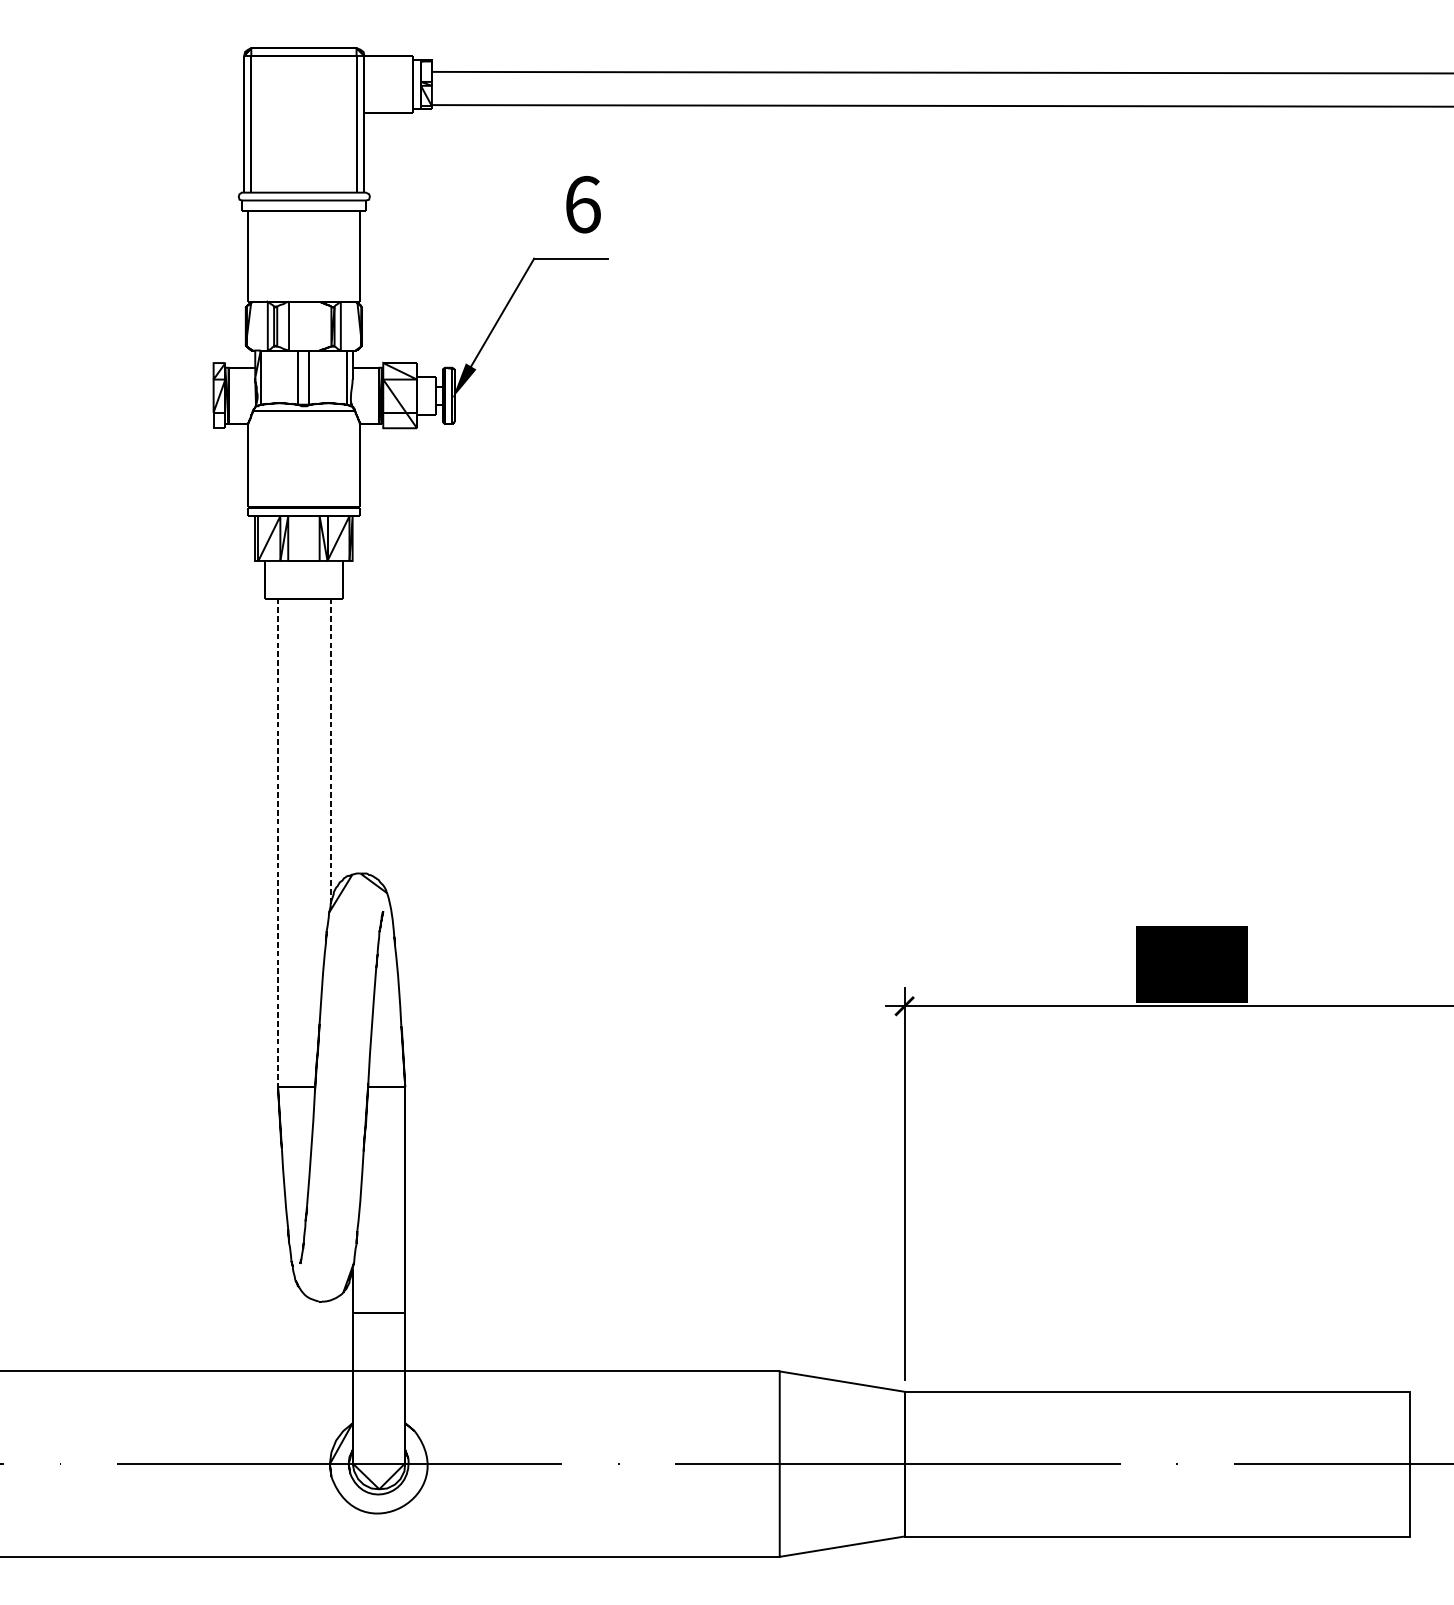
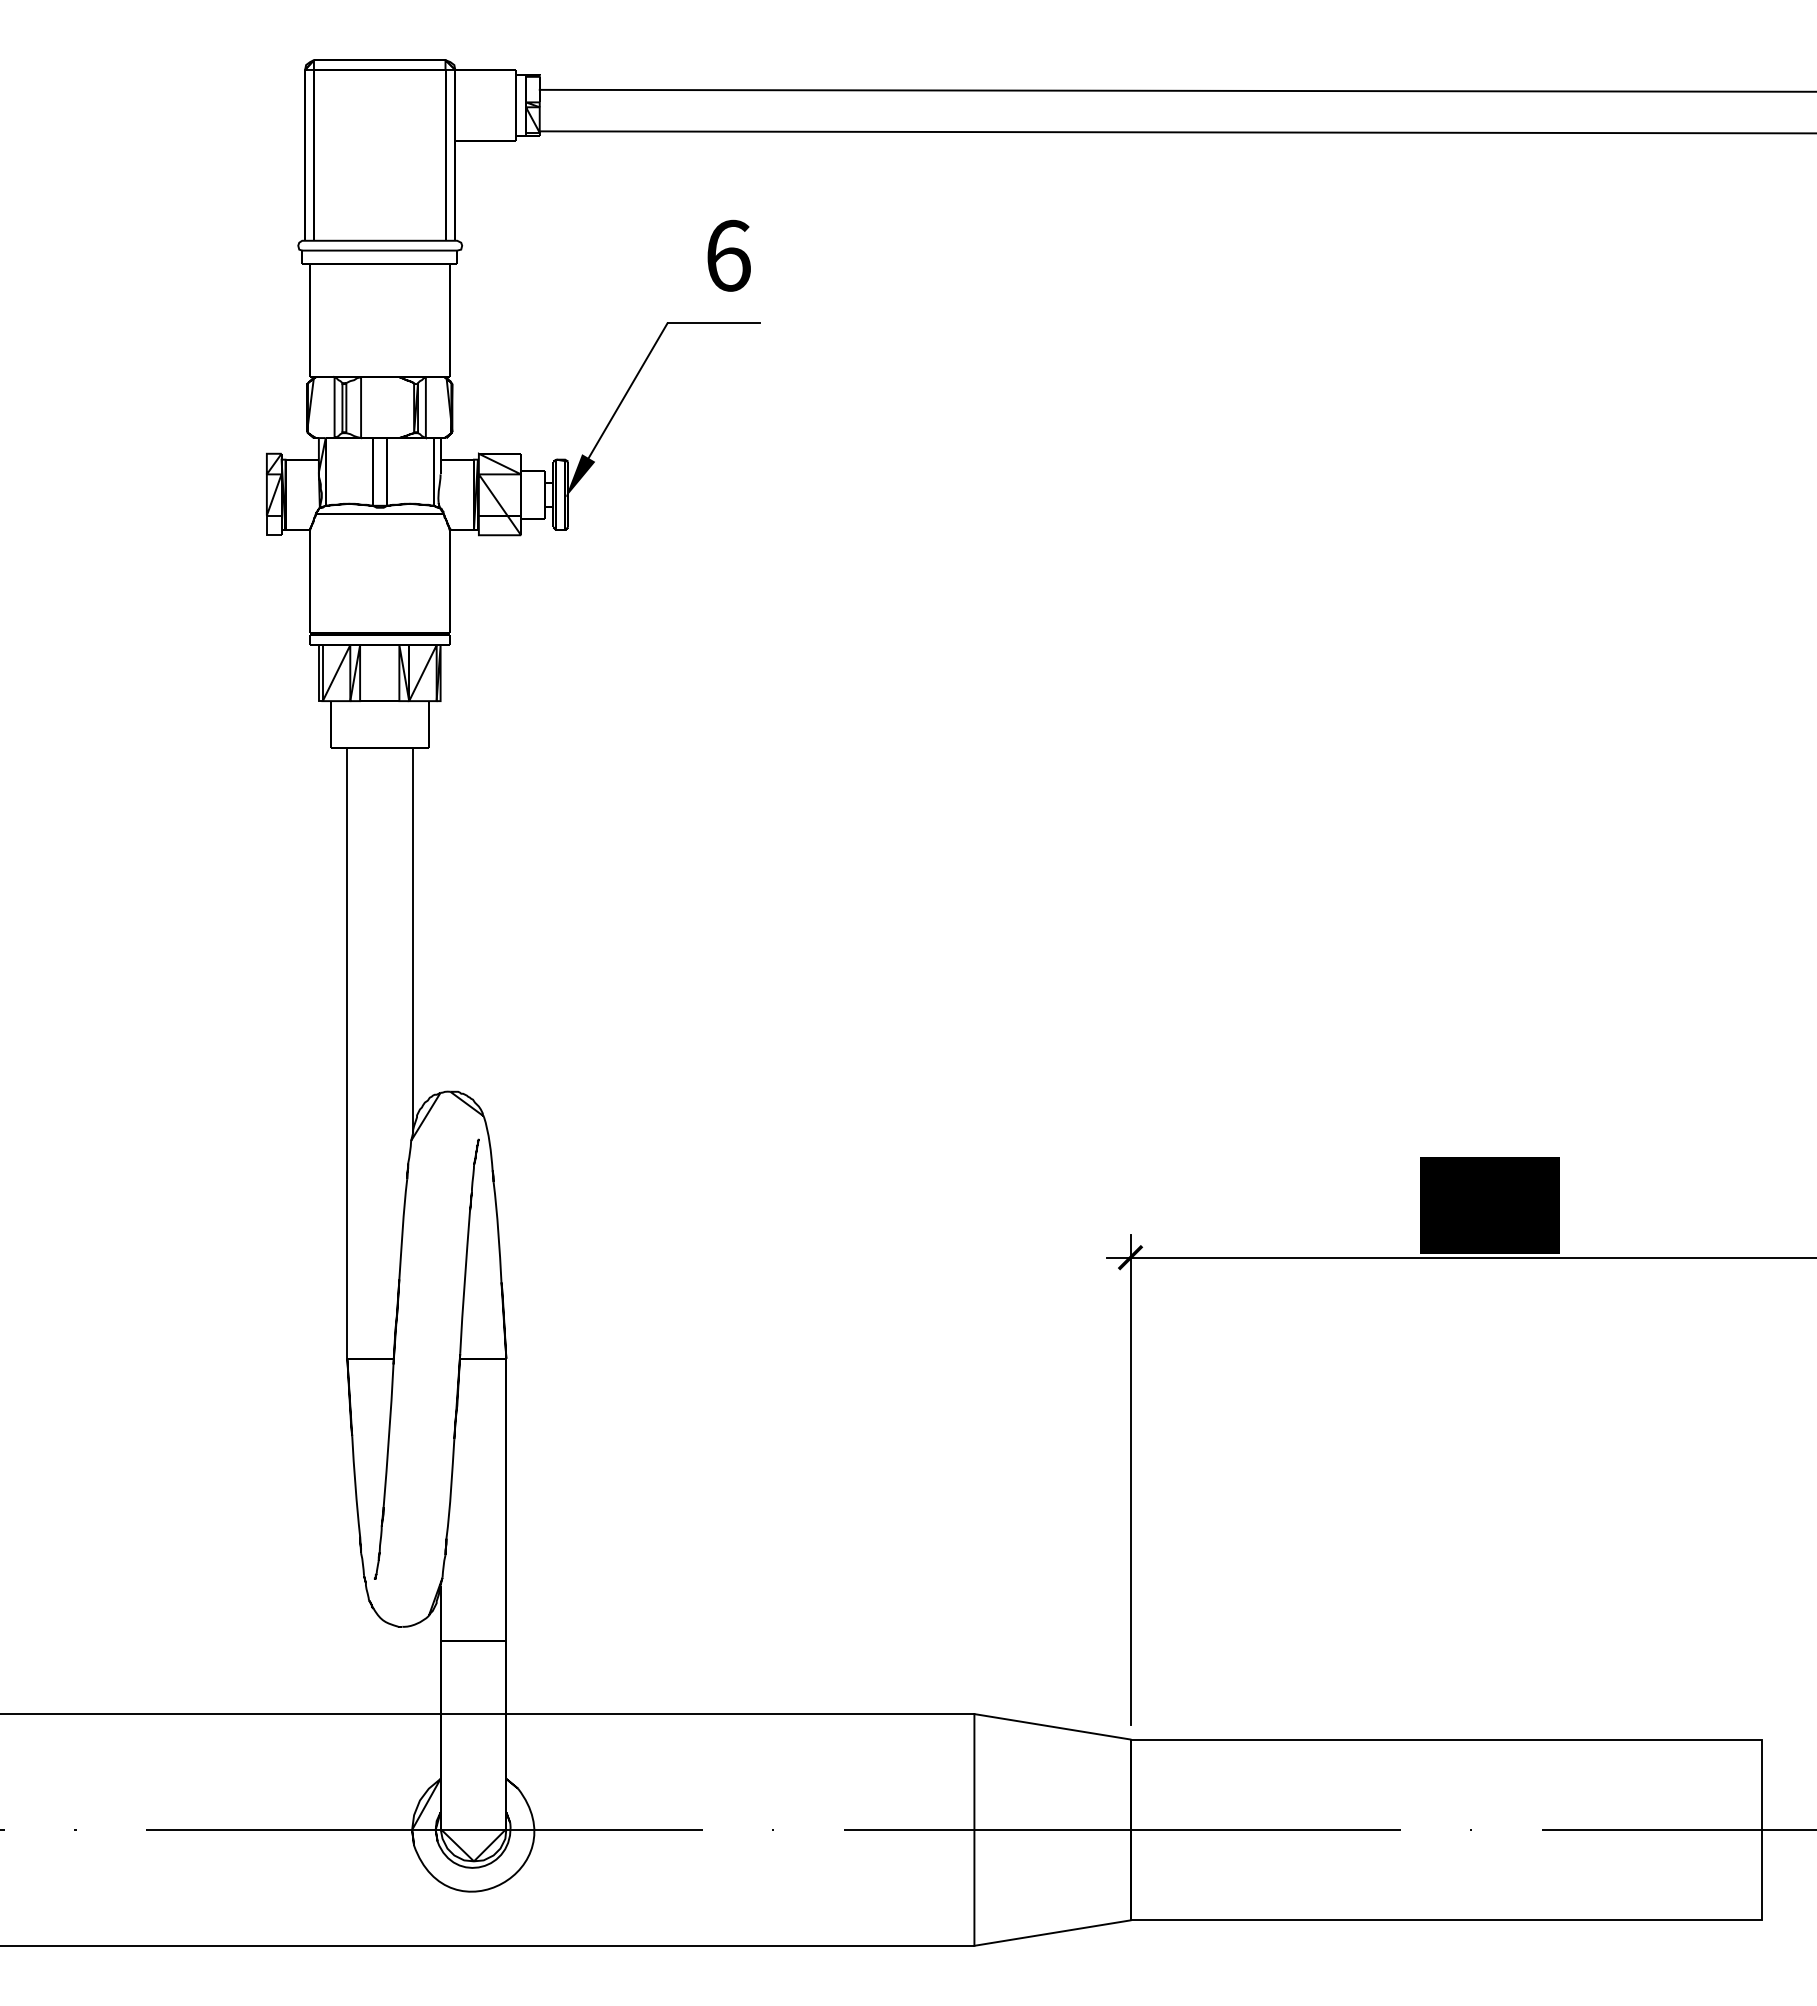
line: (330, 753) -> (413, 941), dashed -> solid
line: (278, 843) -> (347, 1054), dashed -> solid

